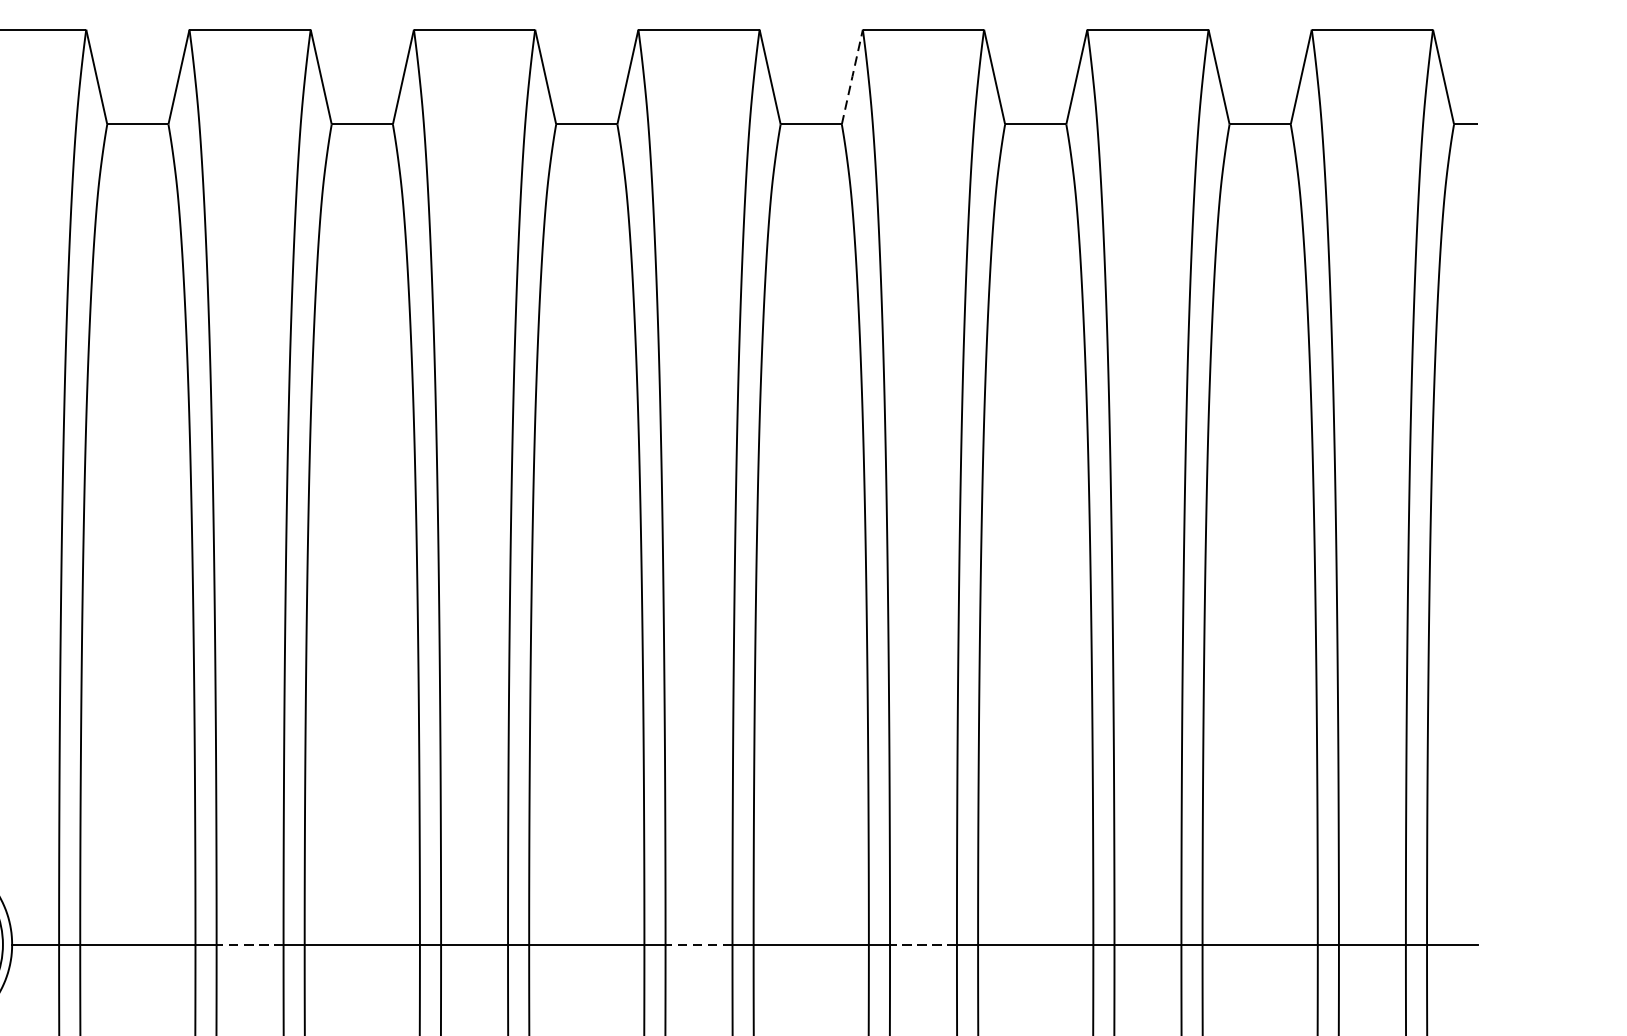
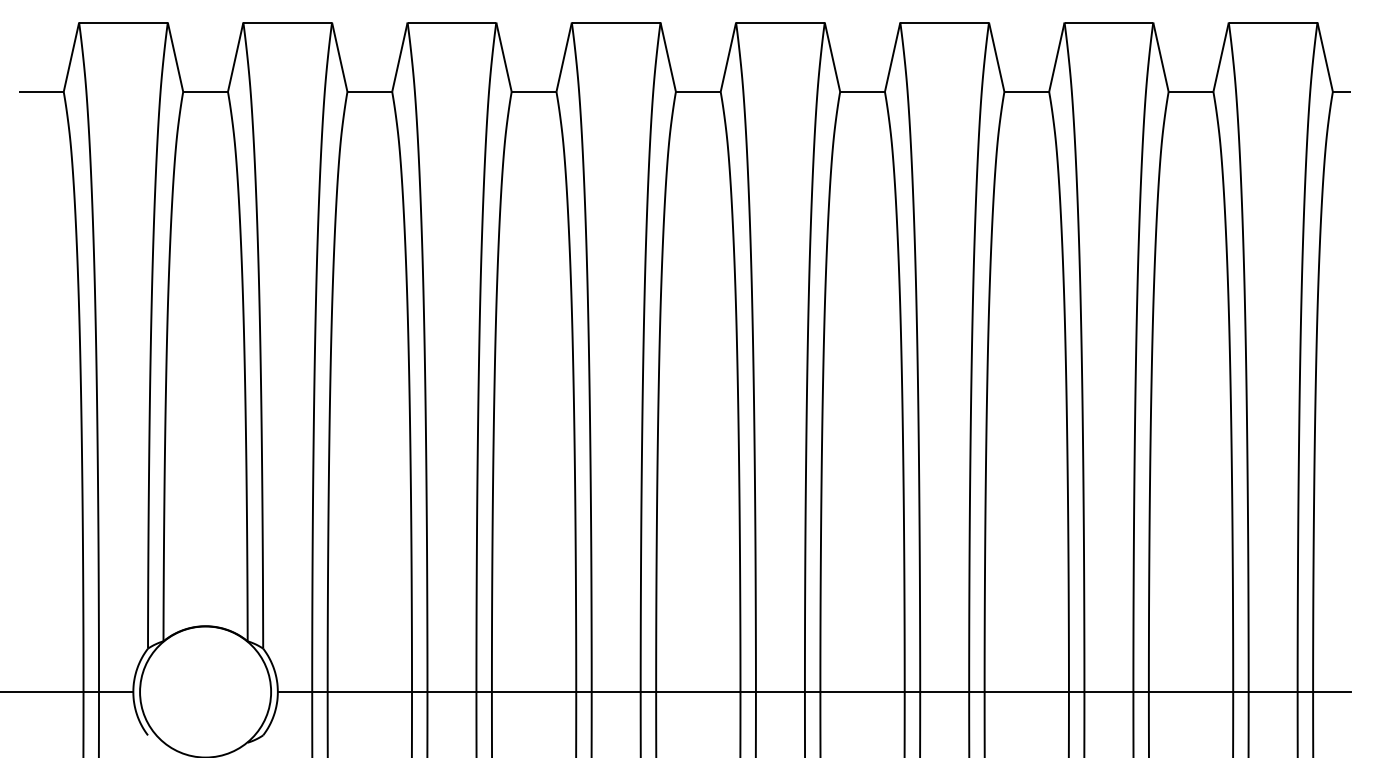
line: (852, 76) -> (892, 56), dashed -> solid
line: (249, 945) -> (451, 692), dashed -> solid
line: (697, 945) -> (779, 692), dashed -> solid
line: (923, 945) -> (944, 692), dashed -> solid

